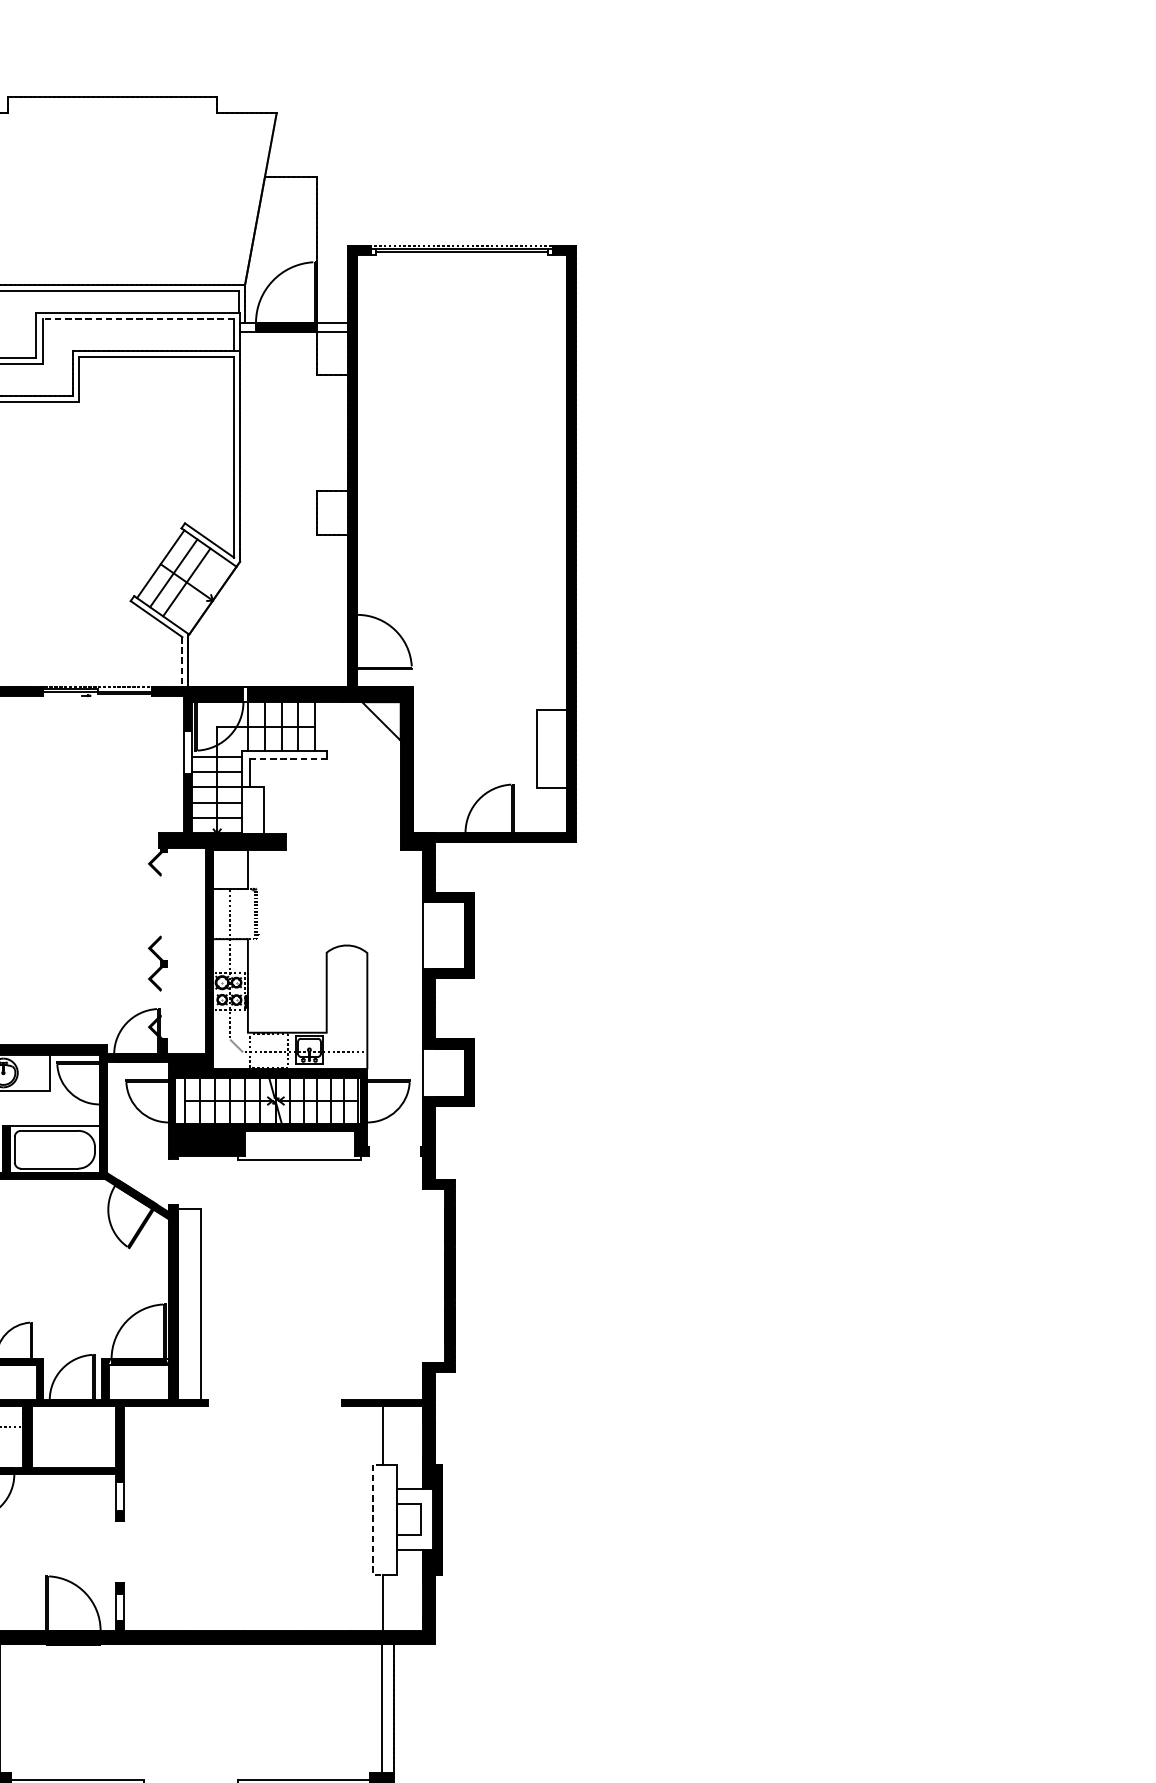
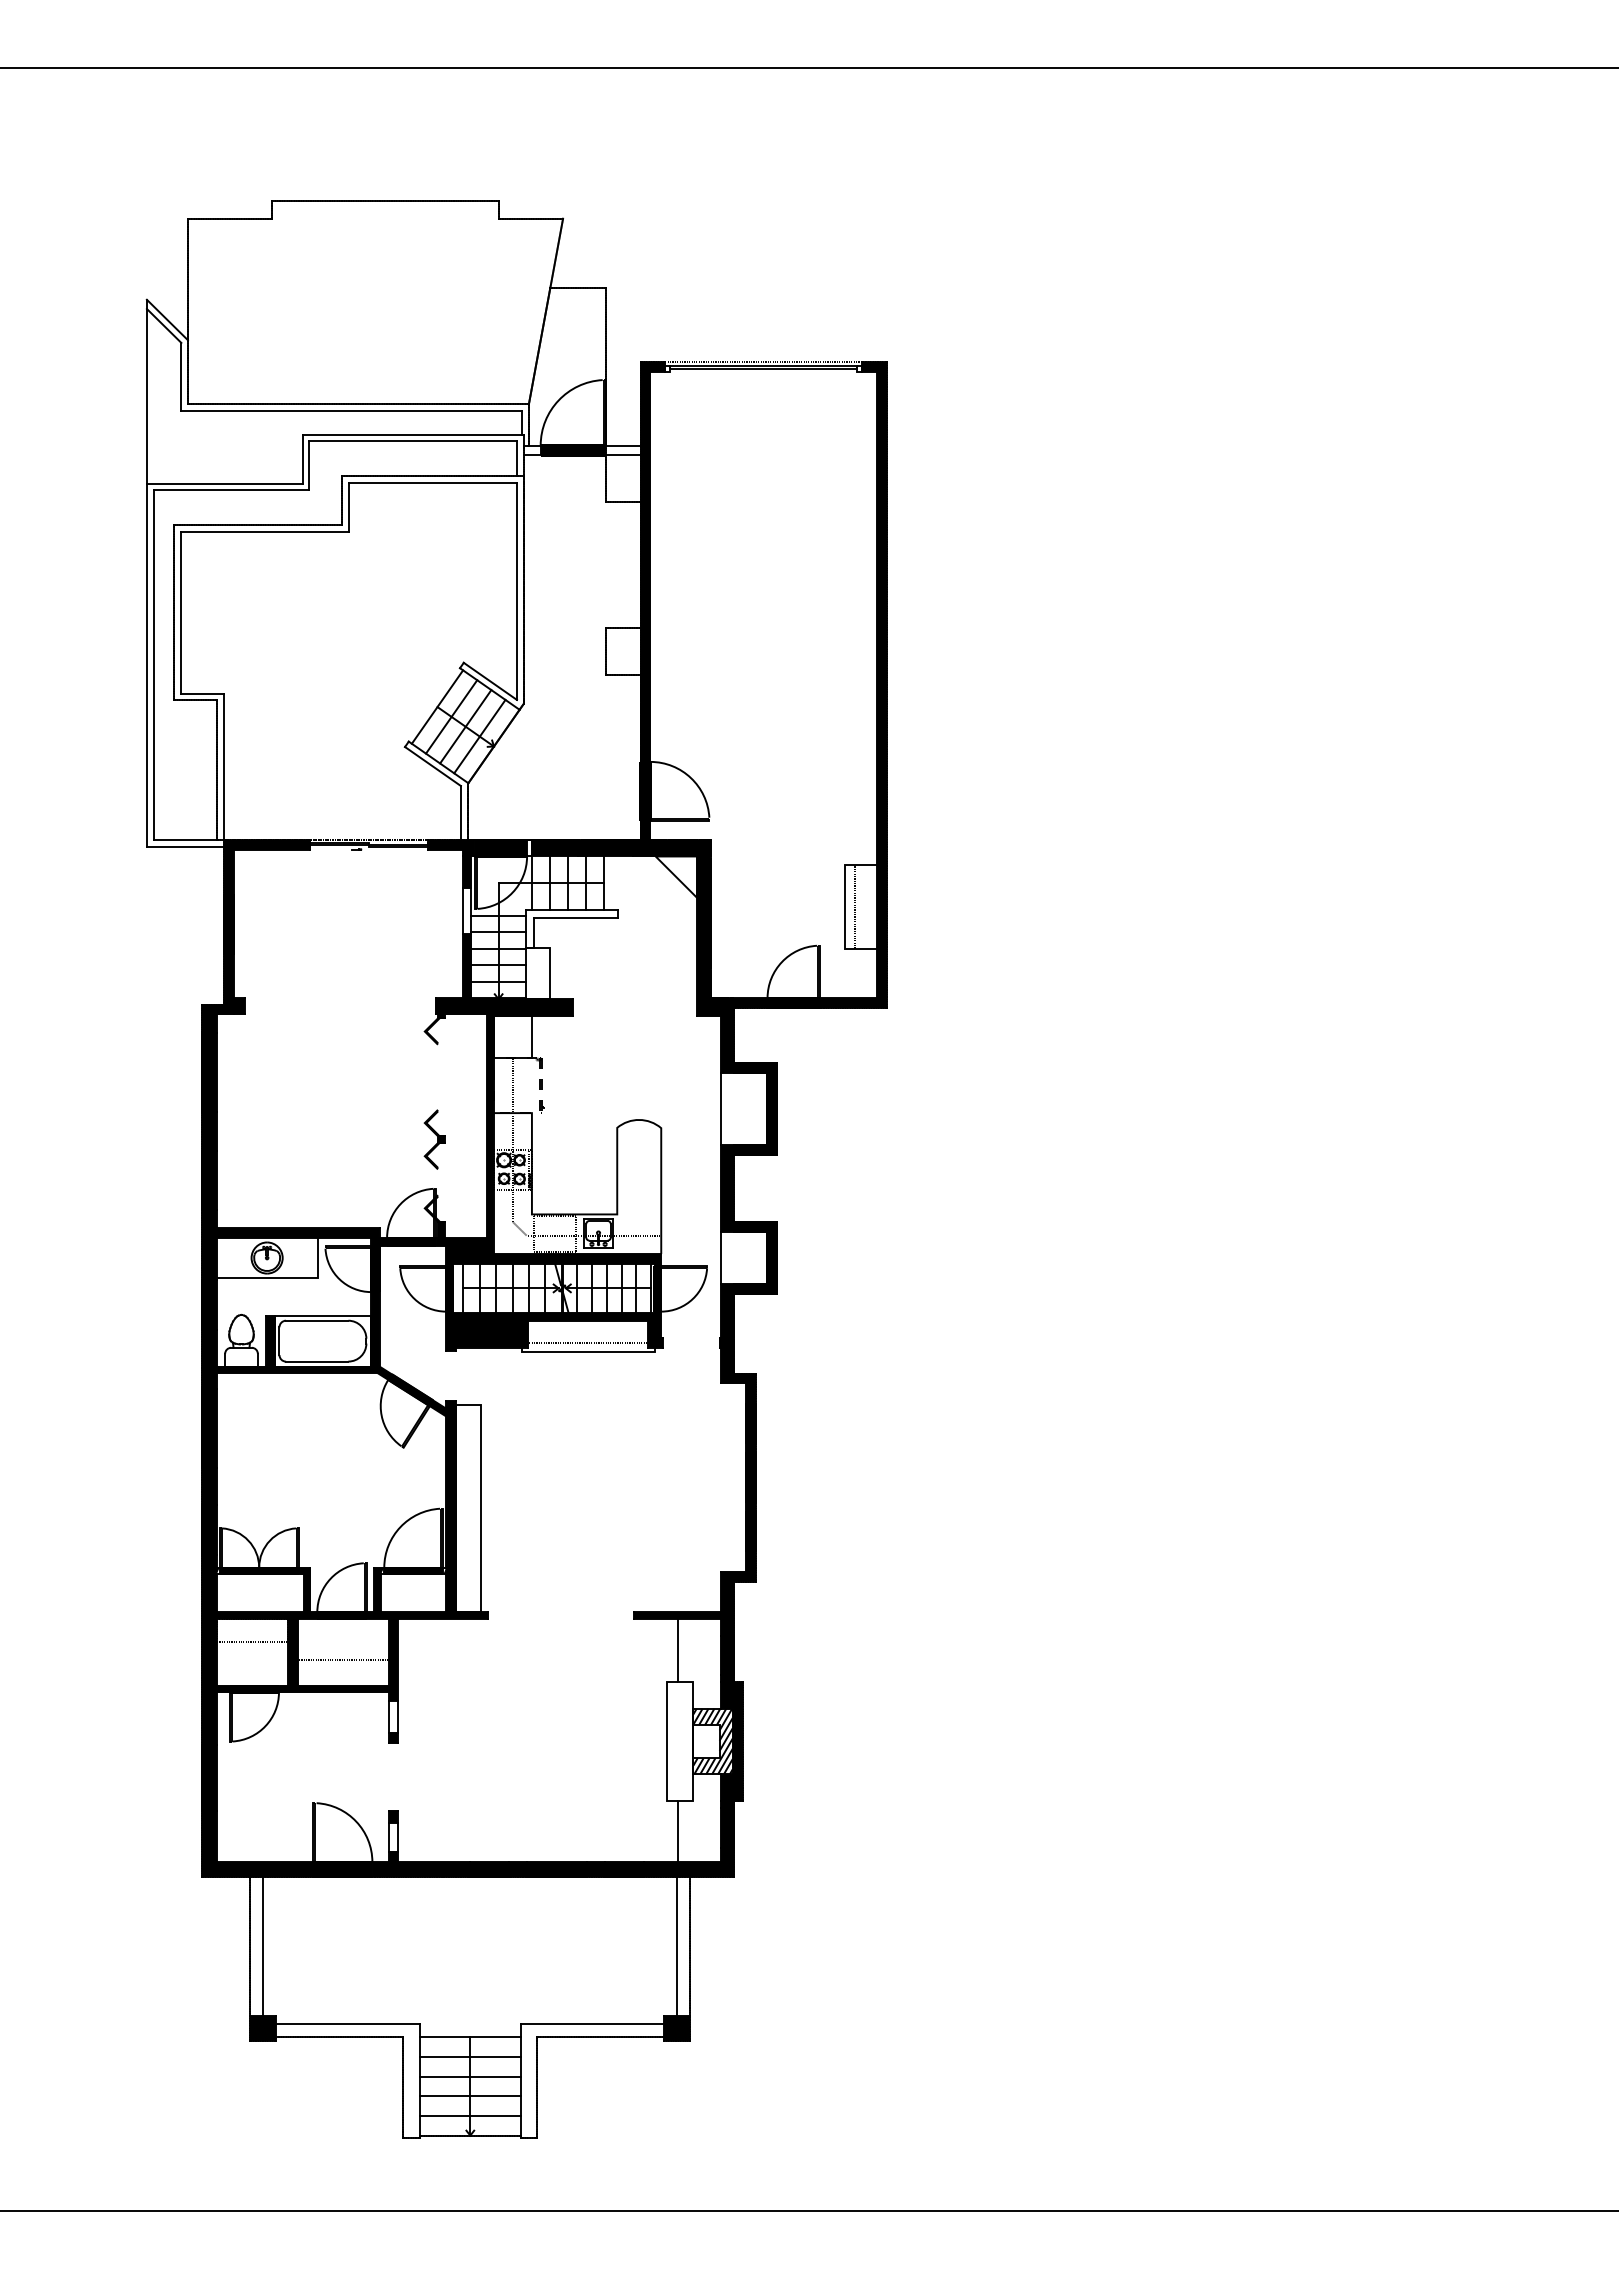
line: (138, 319) -> (413, 441), dashed -> solid
line: (199, 591) -> (479, 736), added
line: (181, 662) -> (460, 813), dashed -> solid
line: (546, 748) -> (855, 906), added
line: (289, 758) -> (576, 917), dashed -> solid
line: (300, 1151) -> (588, 1343), added
line: (73, 1444) -> (343, 1660), added
line: (372, 1519) -> (666, 1741), dashed -> solid
hatch: (414, 1519) -> (712, 1741), added

